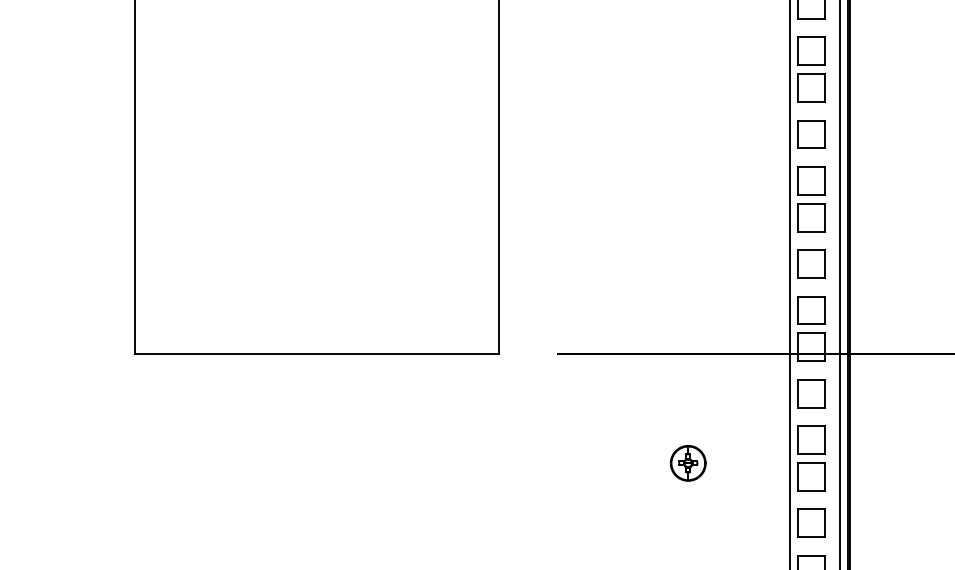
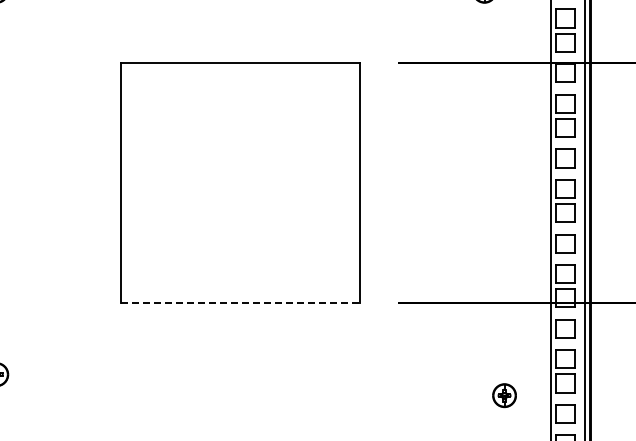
line: (317, 353) -> (240, 302), solid -> dashed
part: (688, 463) -> (504, 395), moved

